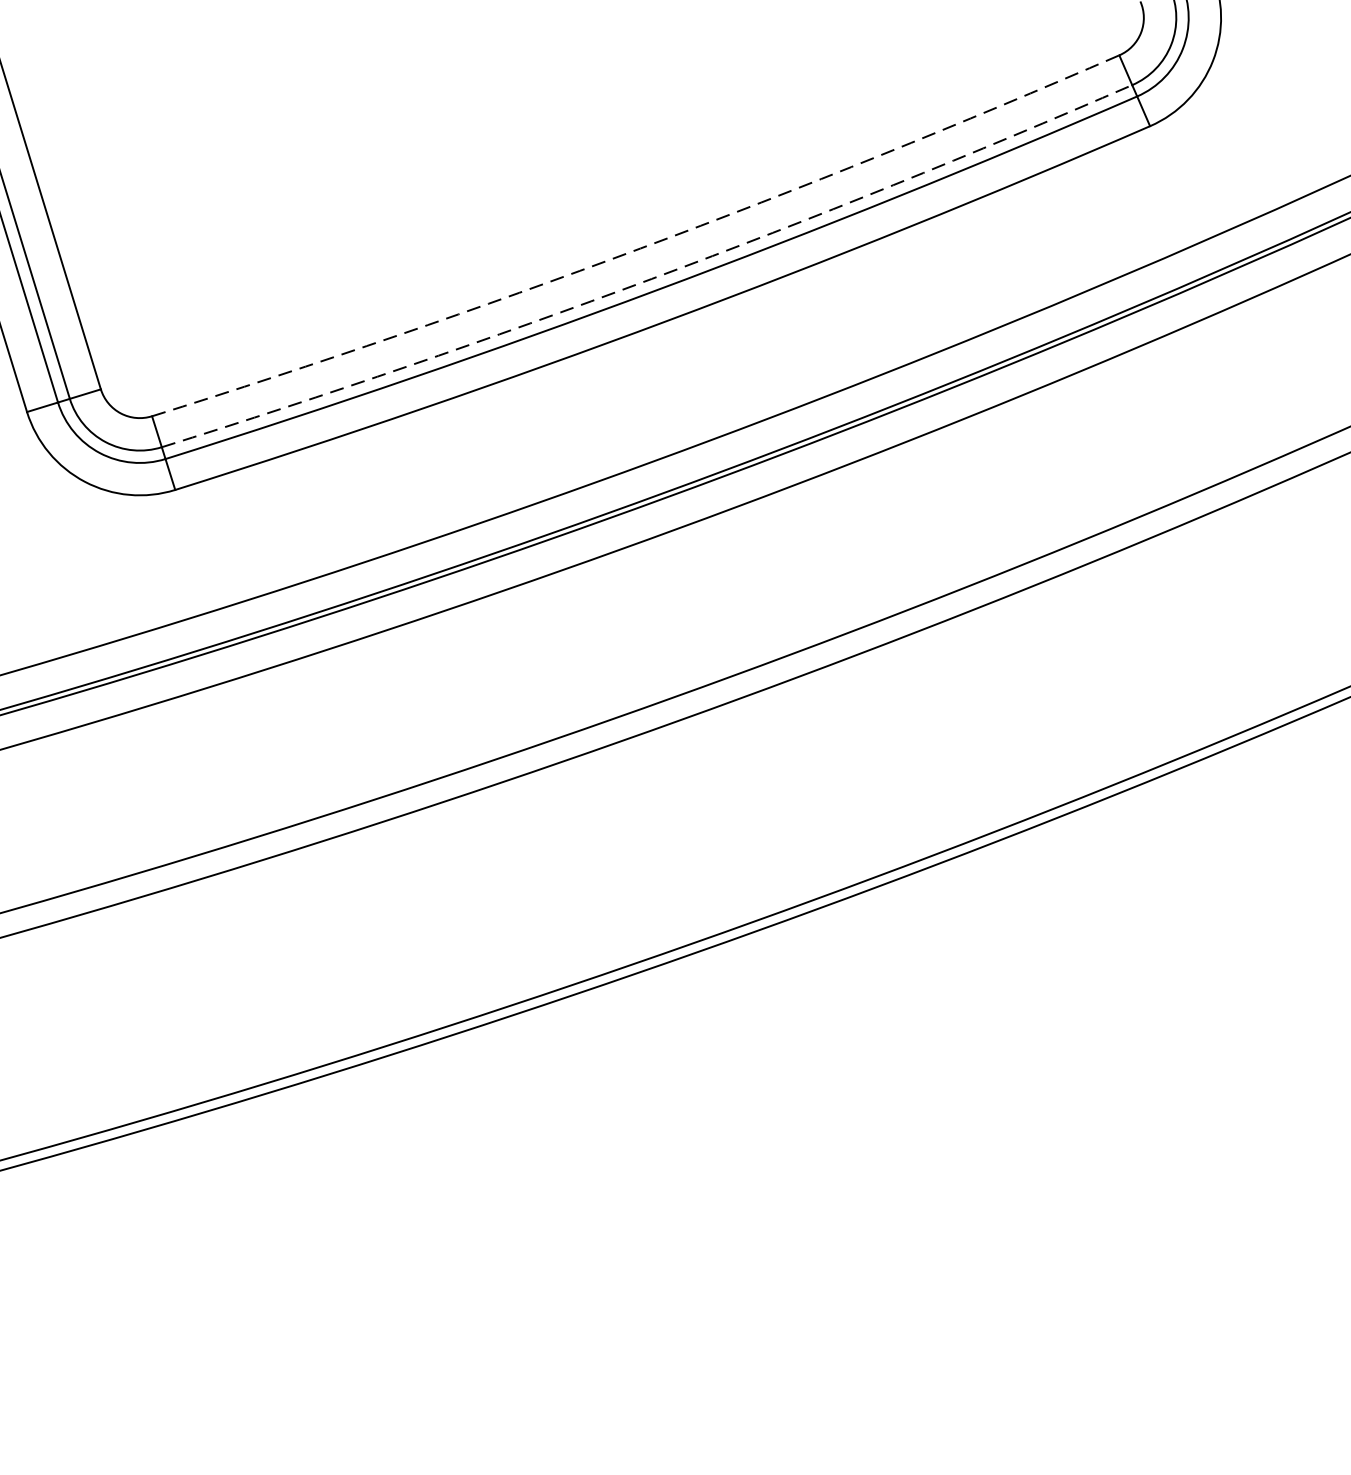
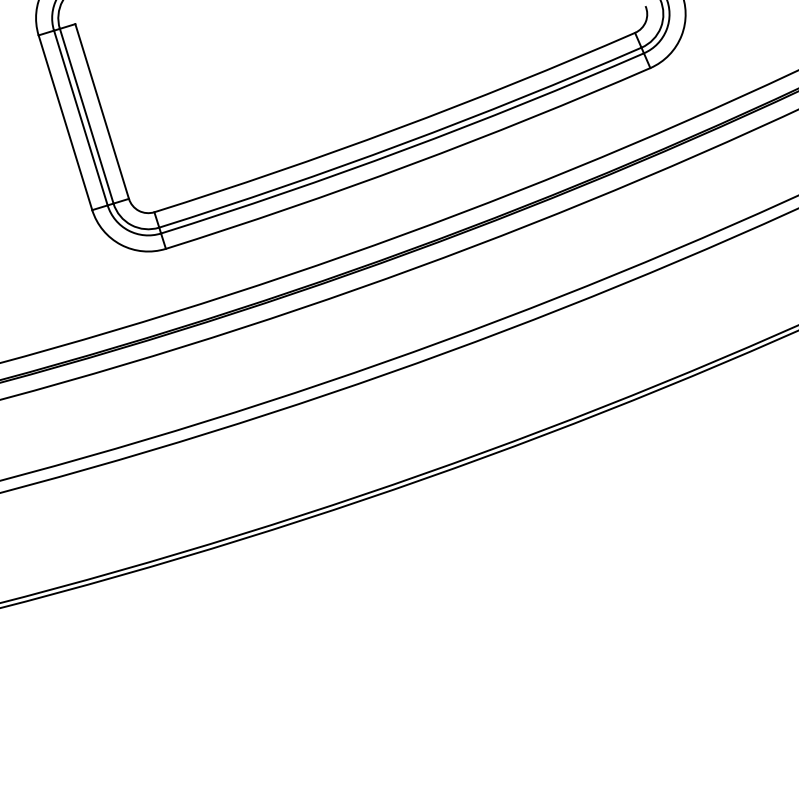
arc: (641, 247) -> (397, 128), dashed -> solid
arc: (651, 279) -> (402, 144), dashed -> solid

